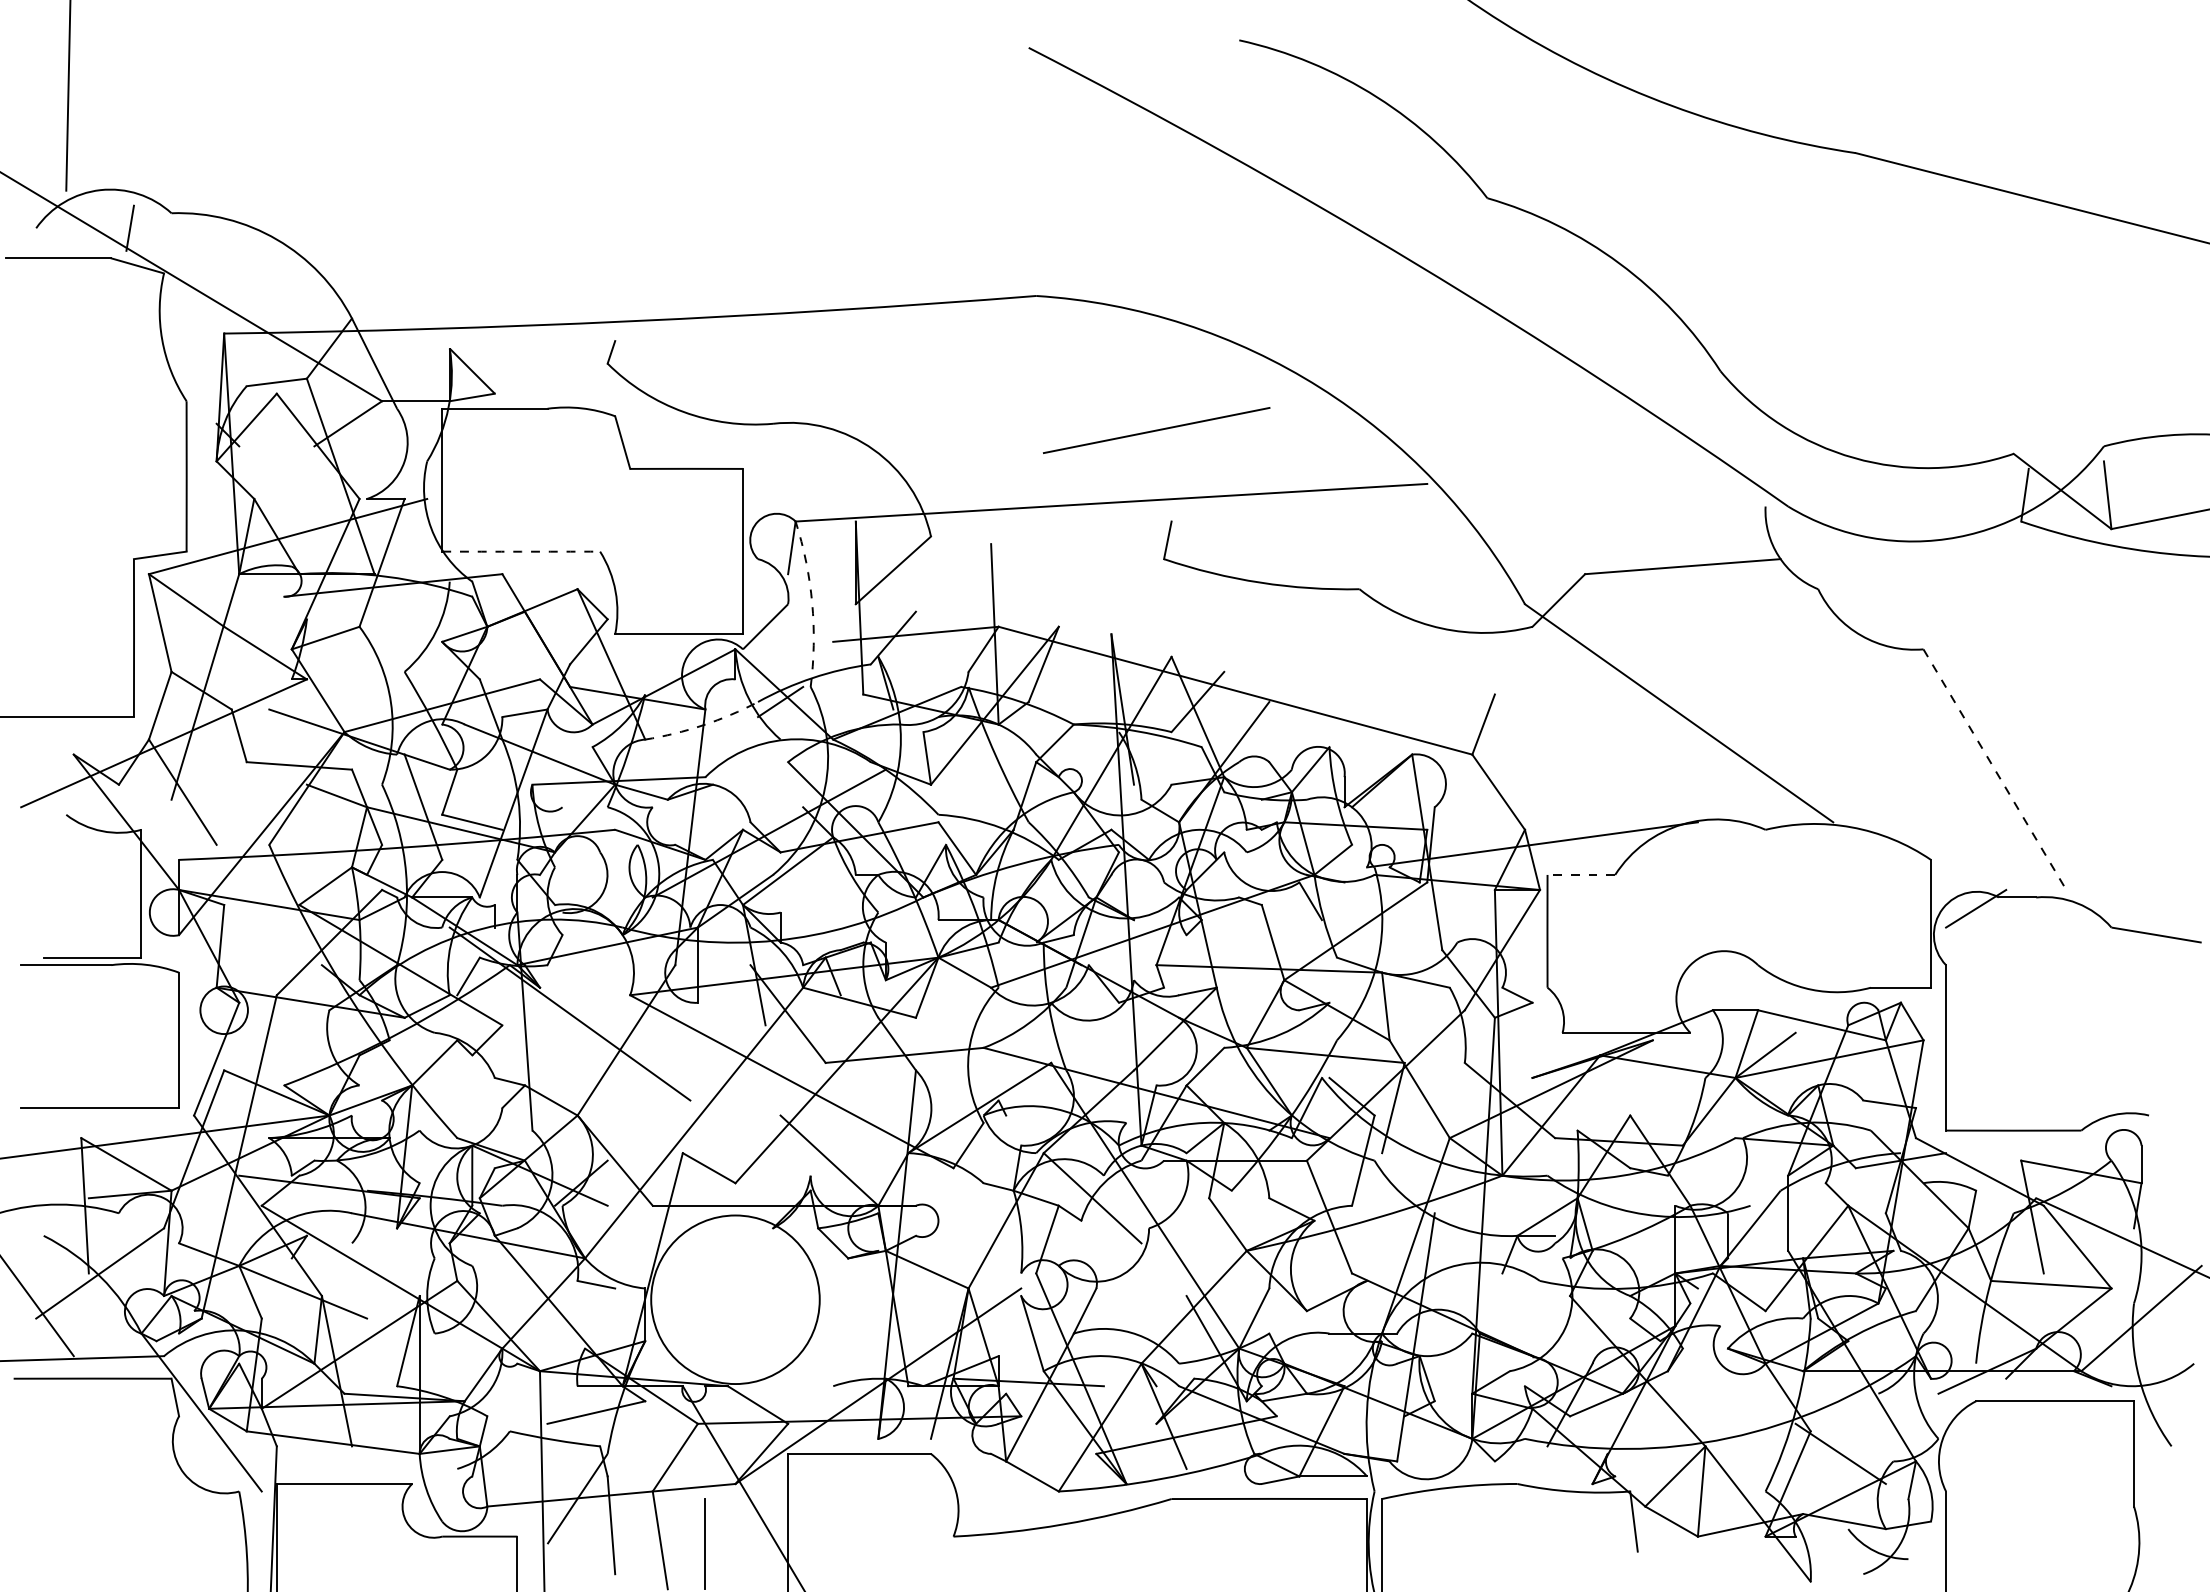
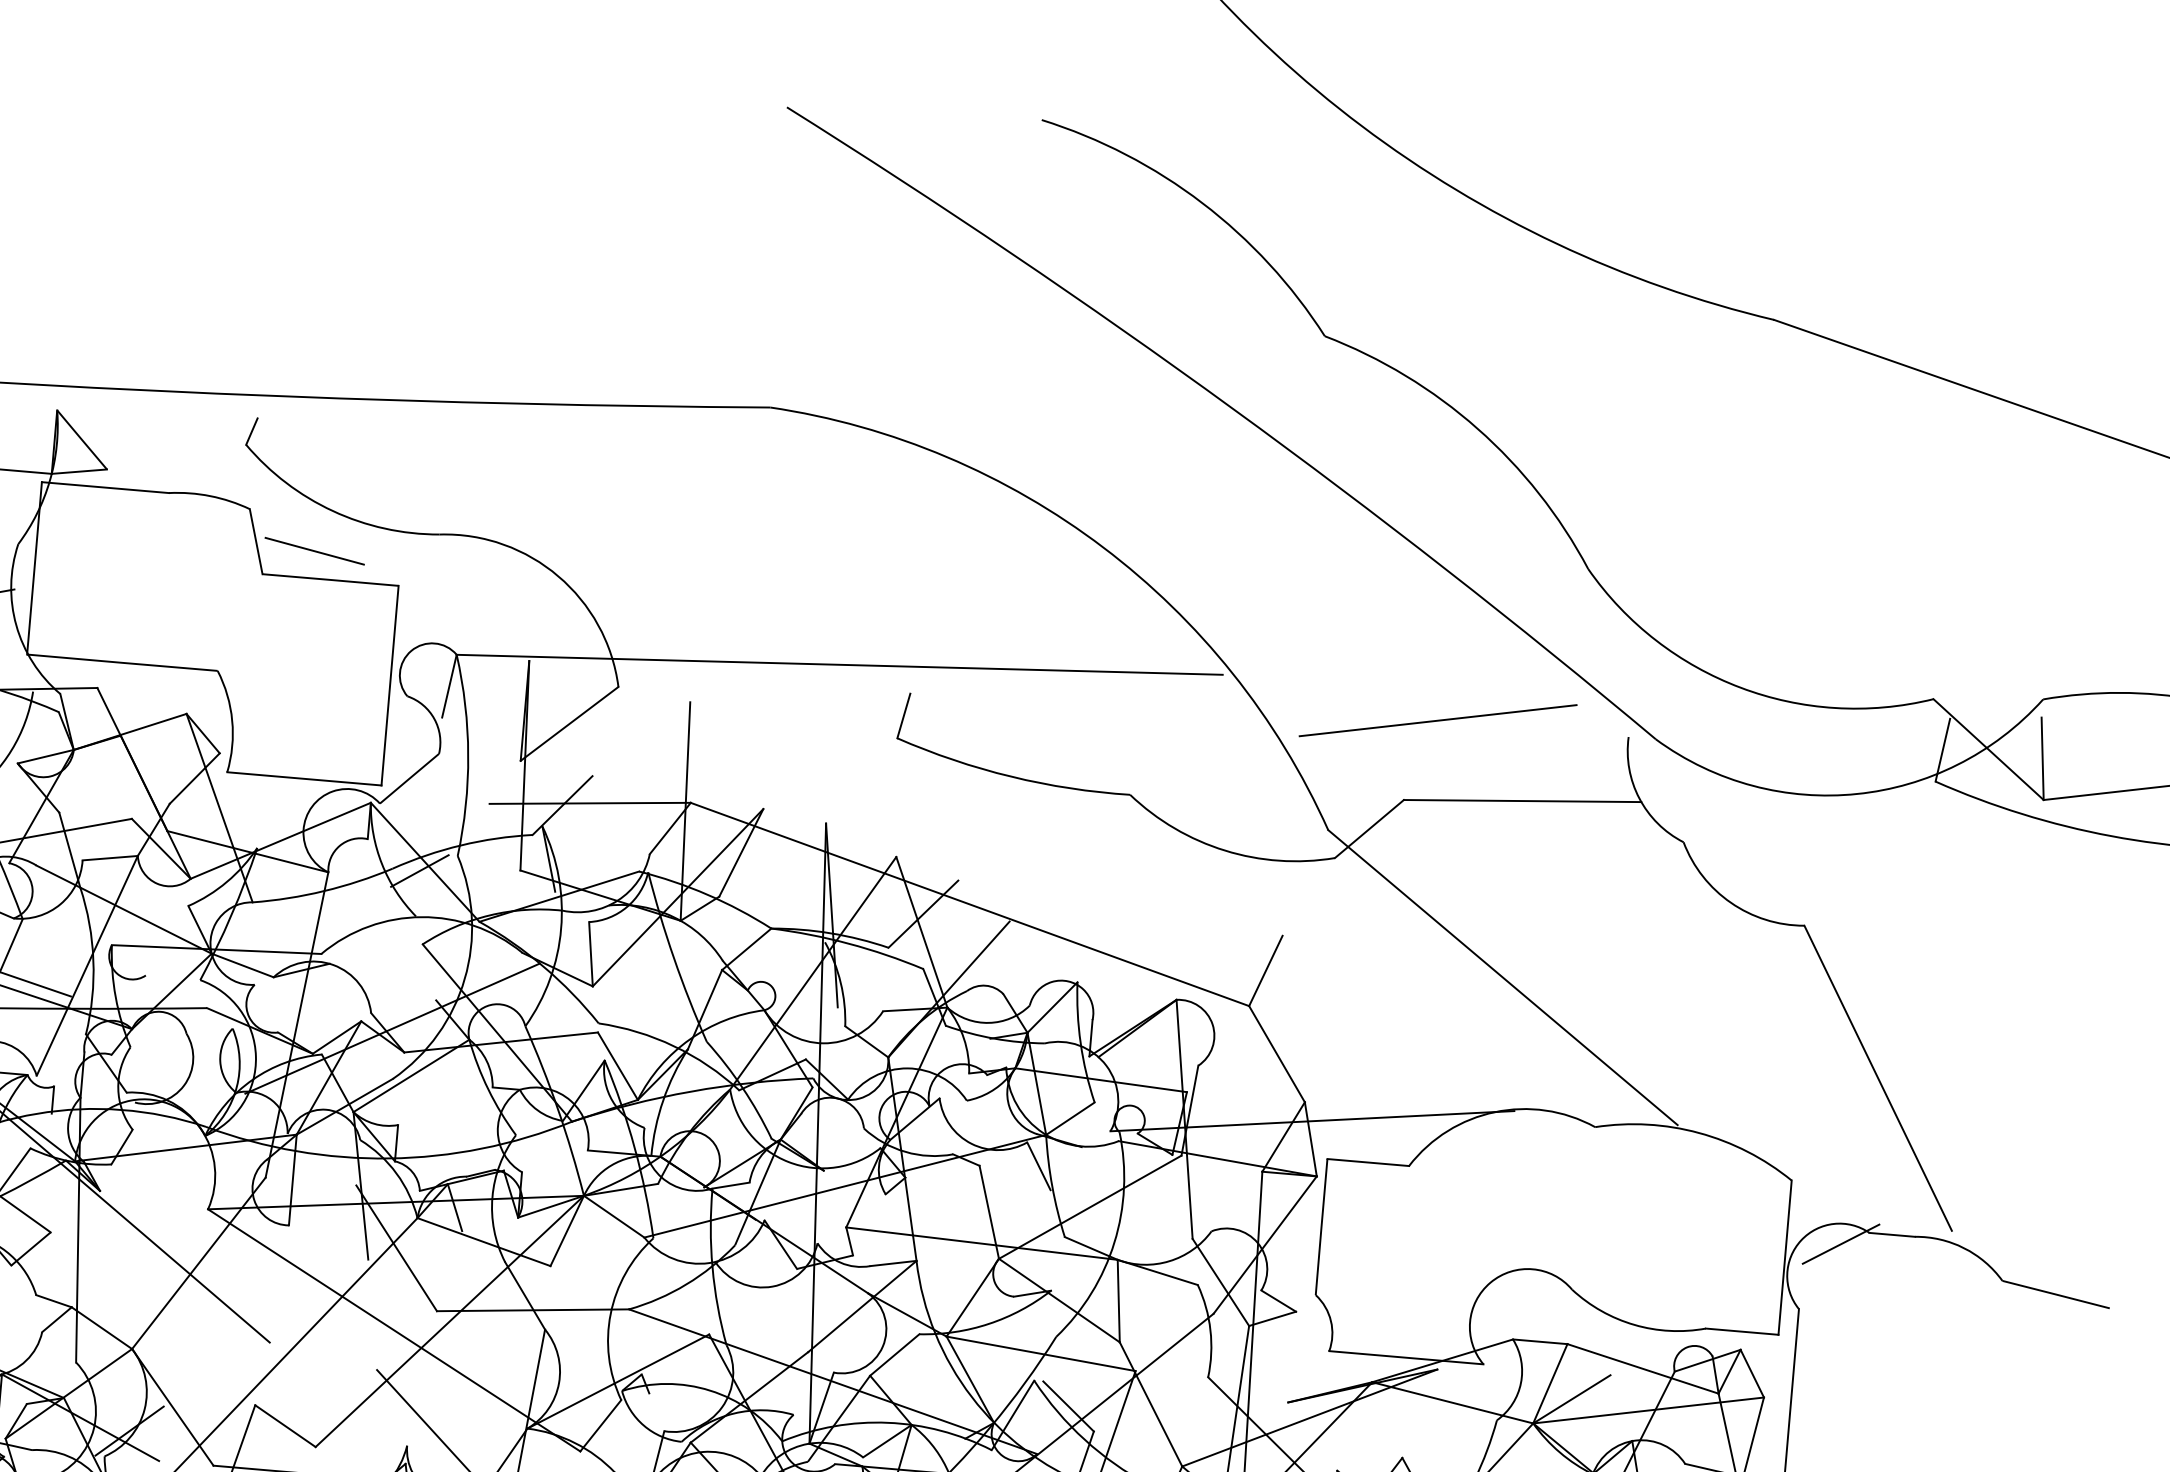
line: (1156, 430) -> (1437, 720), moved
line: (671, 445) -> (314, 550), added
arc: (521, 551) -> (122, 662), dashed -> solid
arc: (812, 603) -> (468, 755), dashed -> solid
arc: (703, 725) -> (324, 891), dashed -> solid
line: (1994, 769) -> (1877, 1078), dashed -> solid
line: (1581, 874) -> (1368, 1162), dashed -> solid

